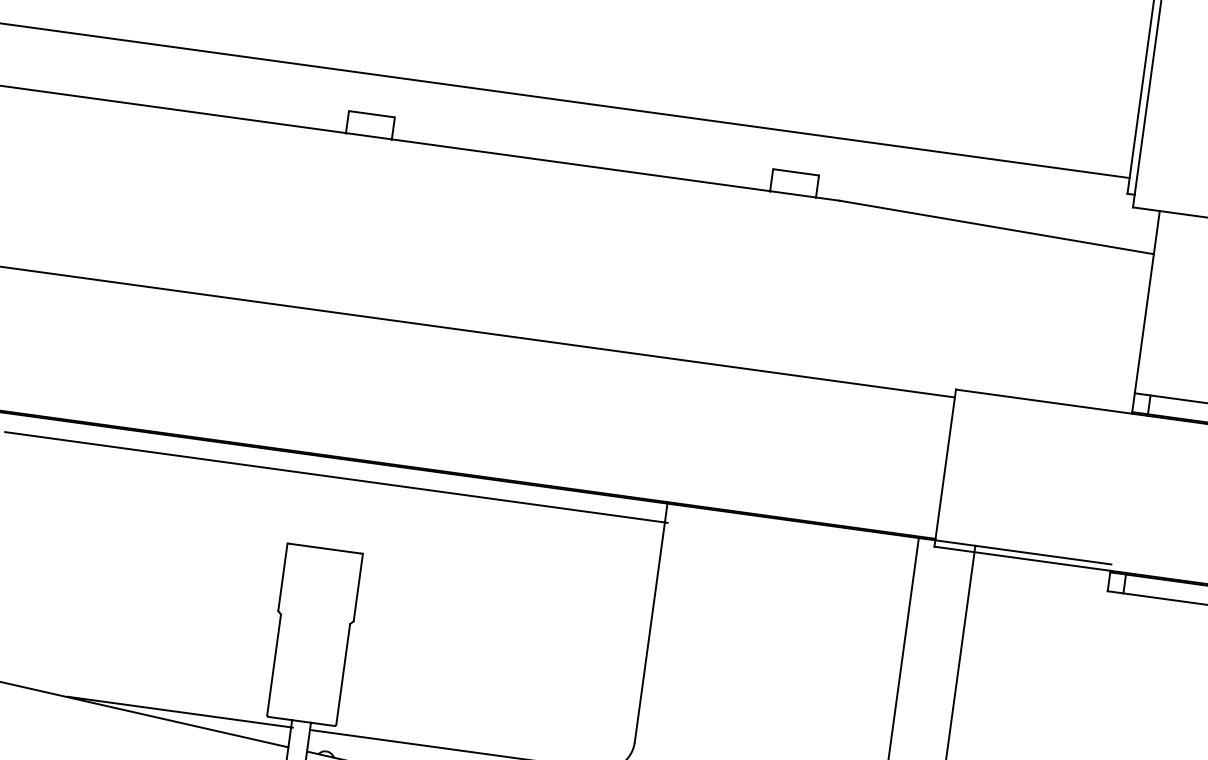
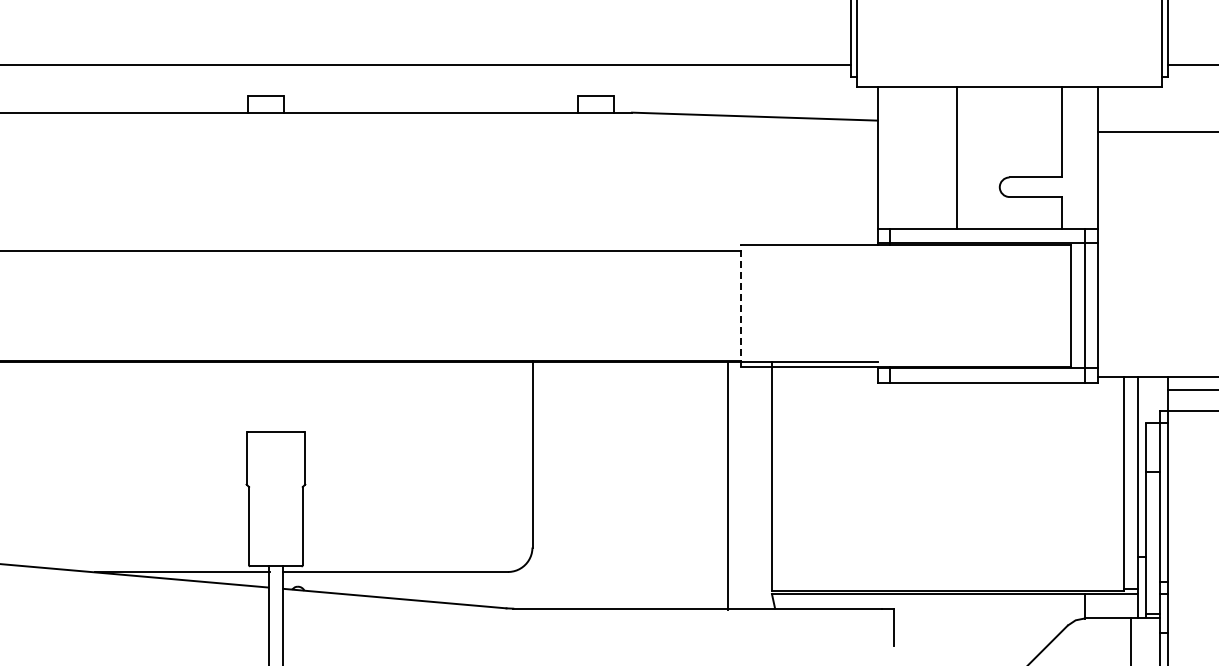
line: (944, 467) -> (740, 305), solid -> dashed
line: (335, 477) -> (276, 376), removed

